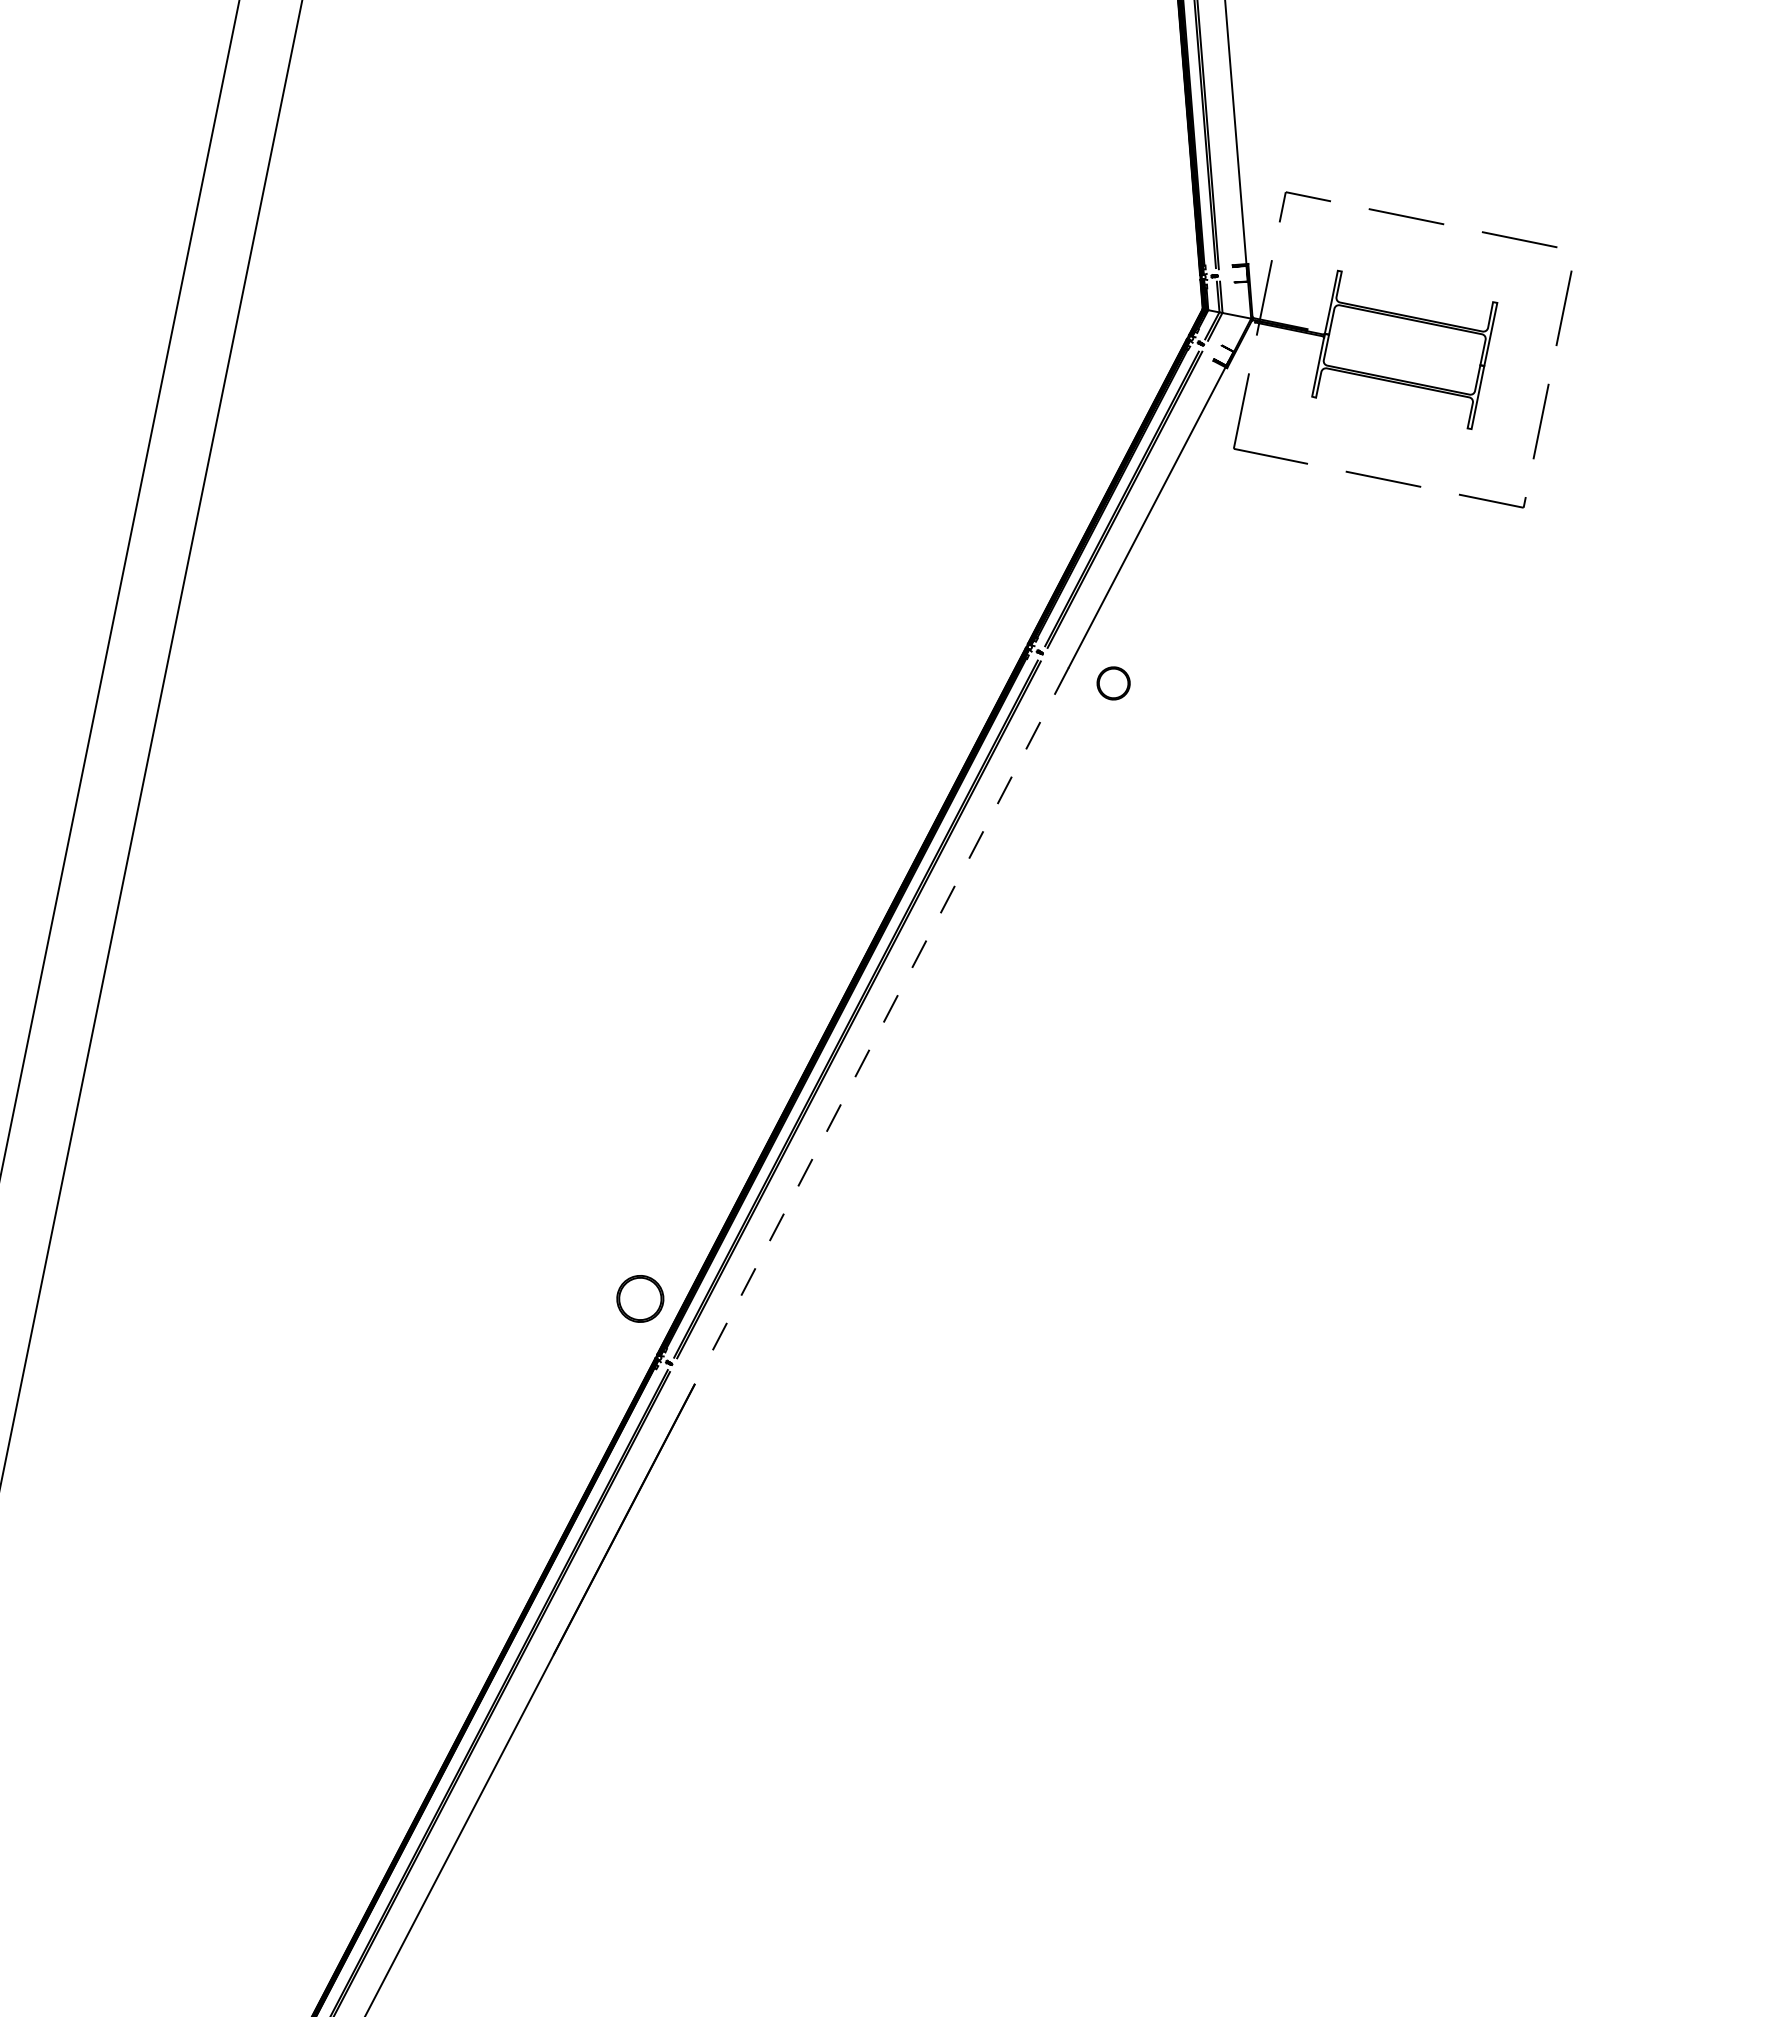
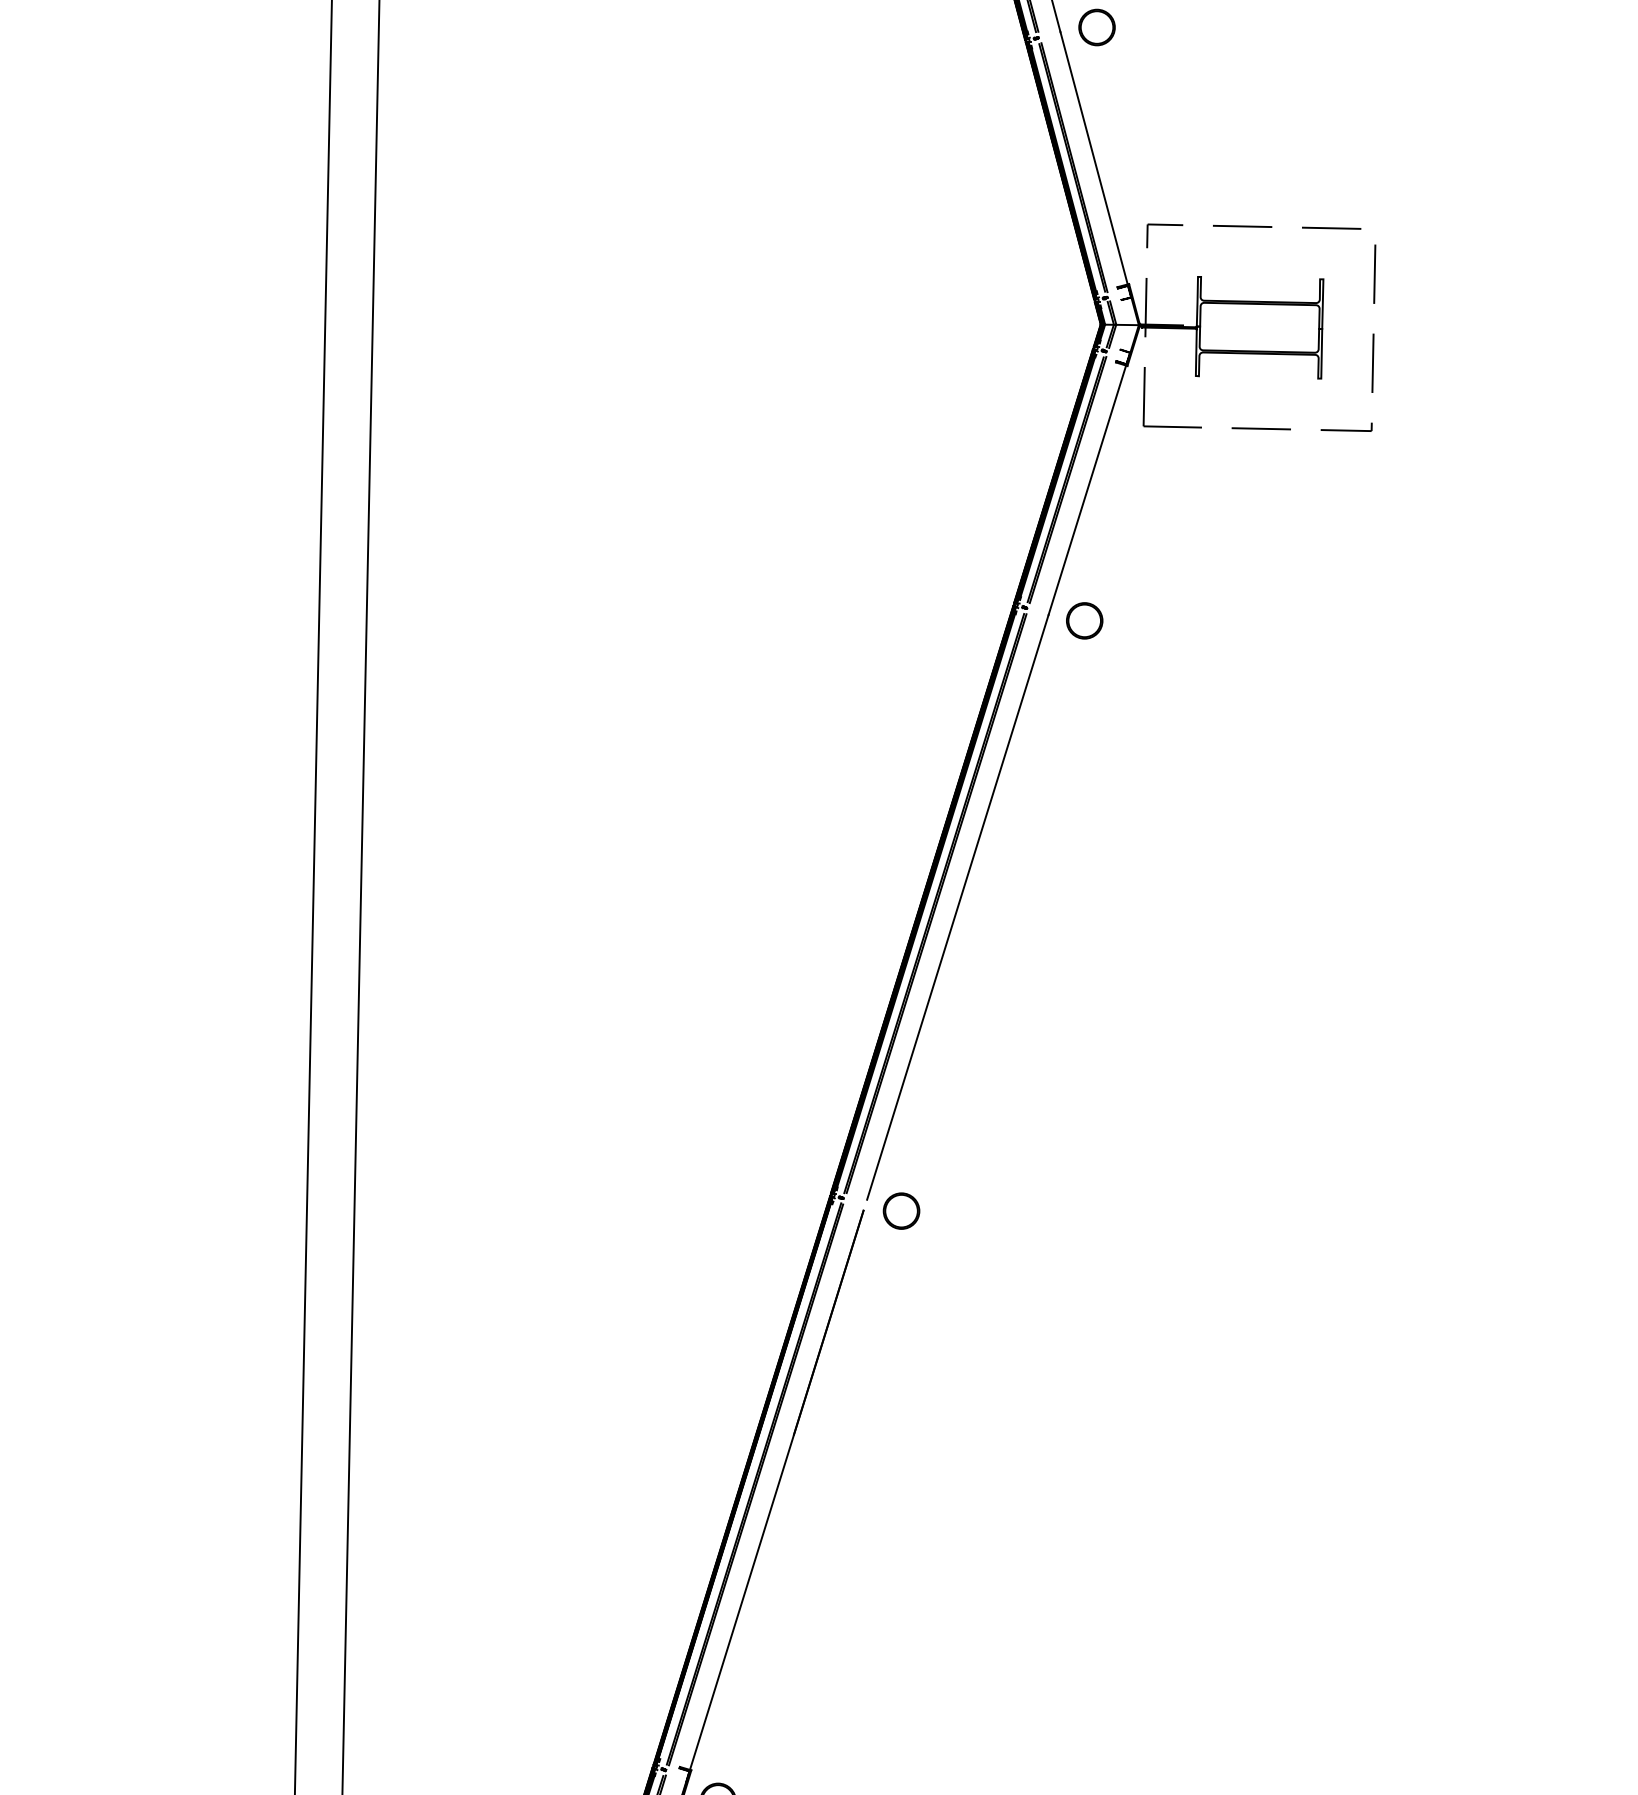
part: (1113, 682) -> (1084, 620), size x1.43
line: (884, 1019) -> (957, 907), dashed -> solid
part: (640, 1298) -> (901, 1210), moved

